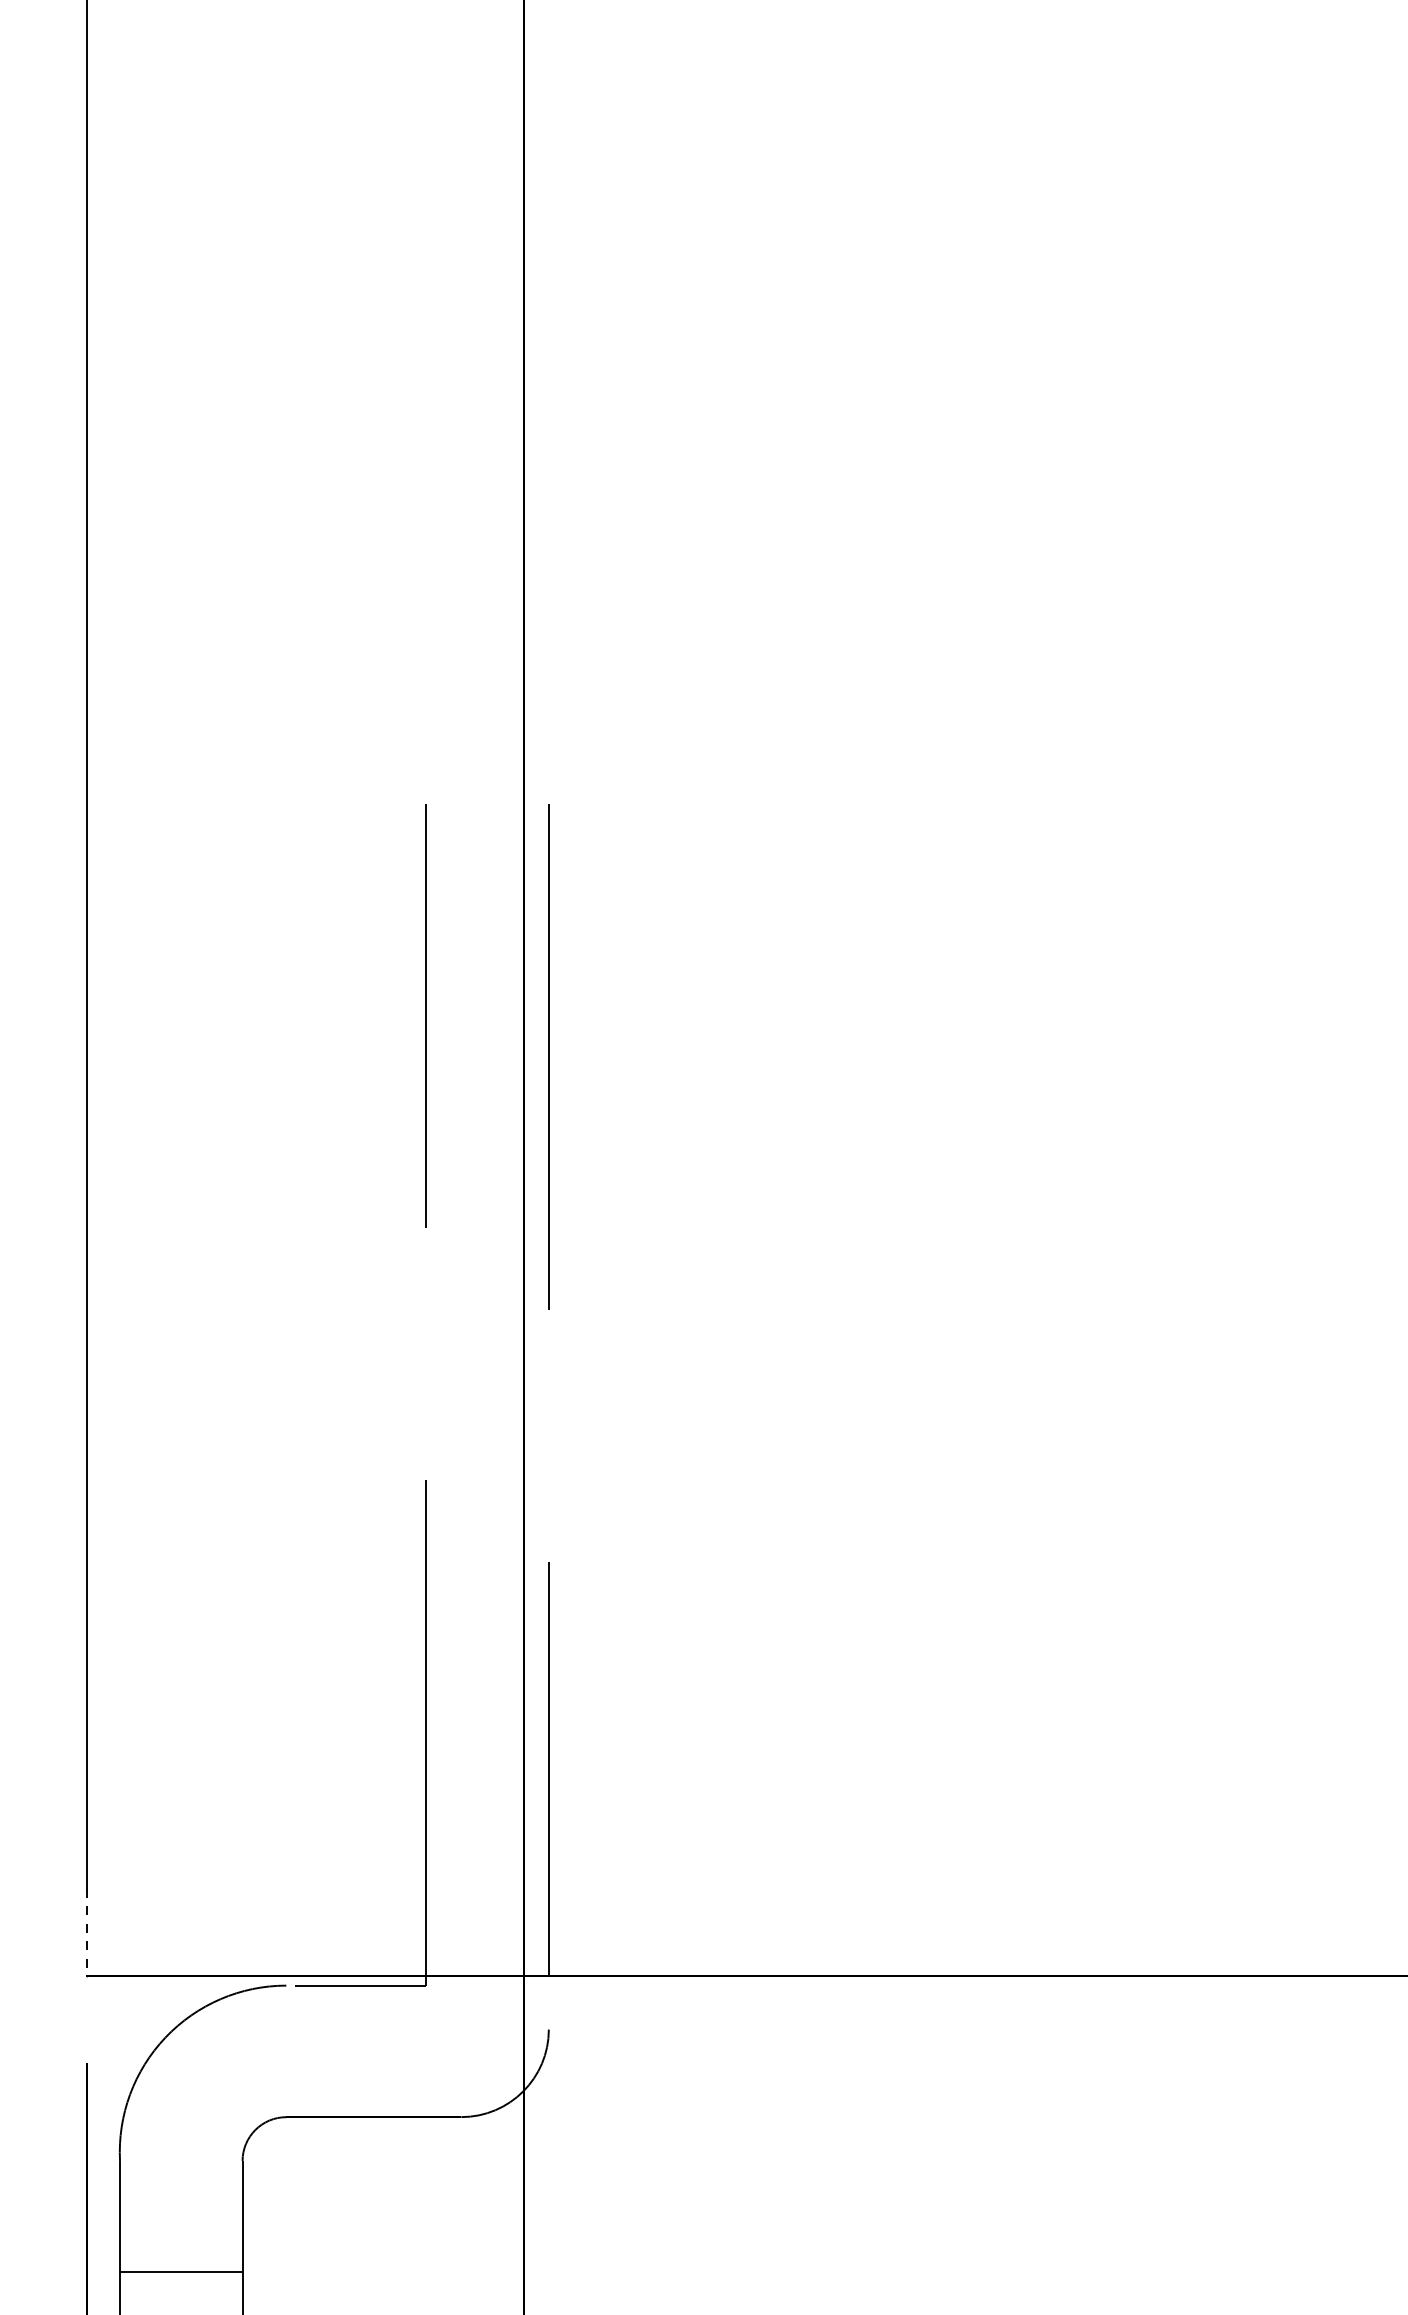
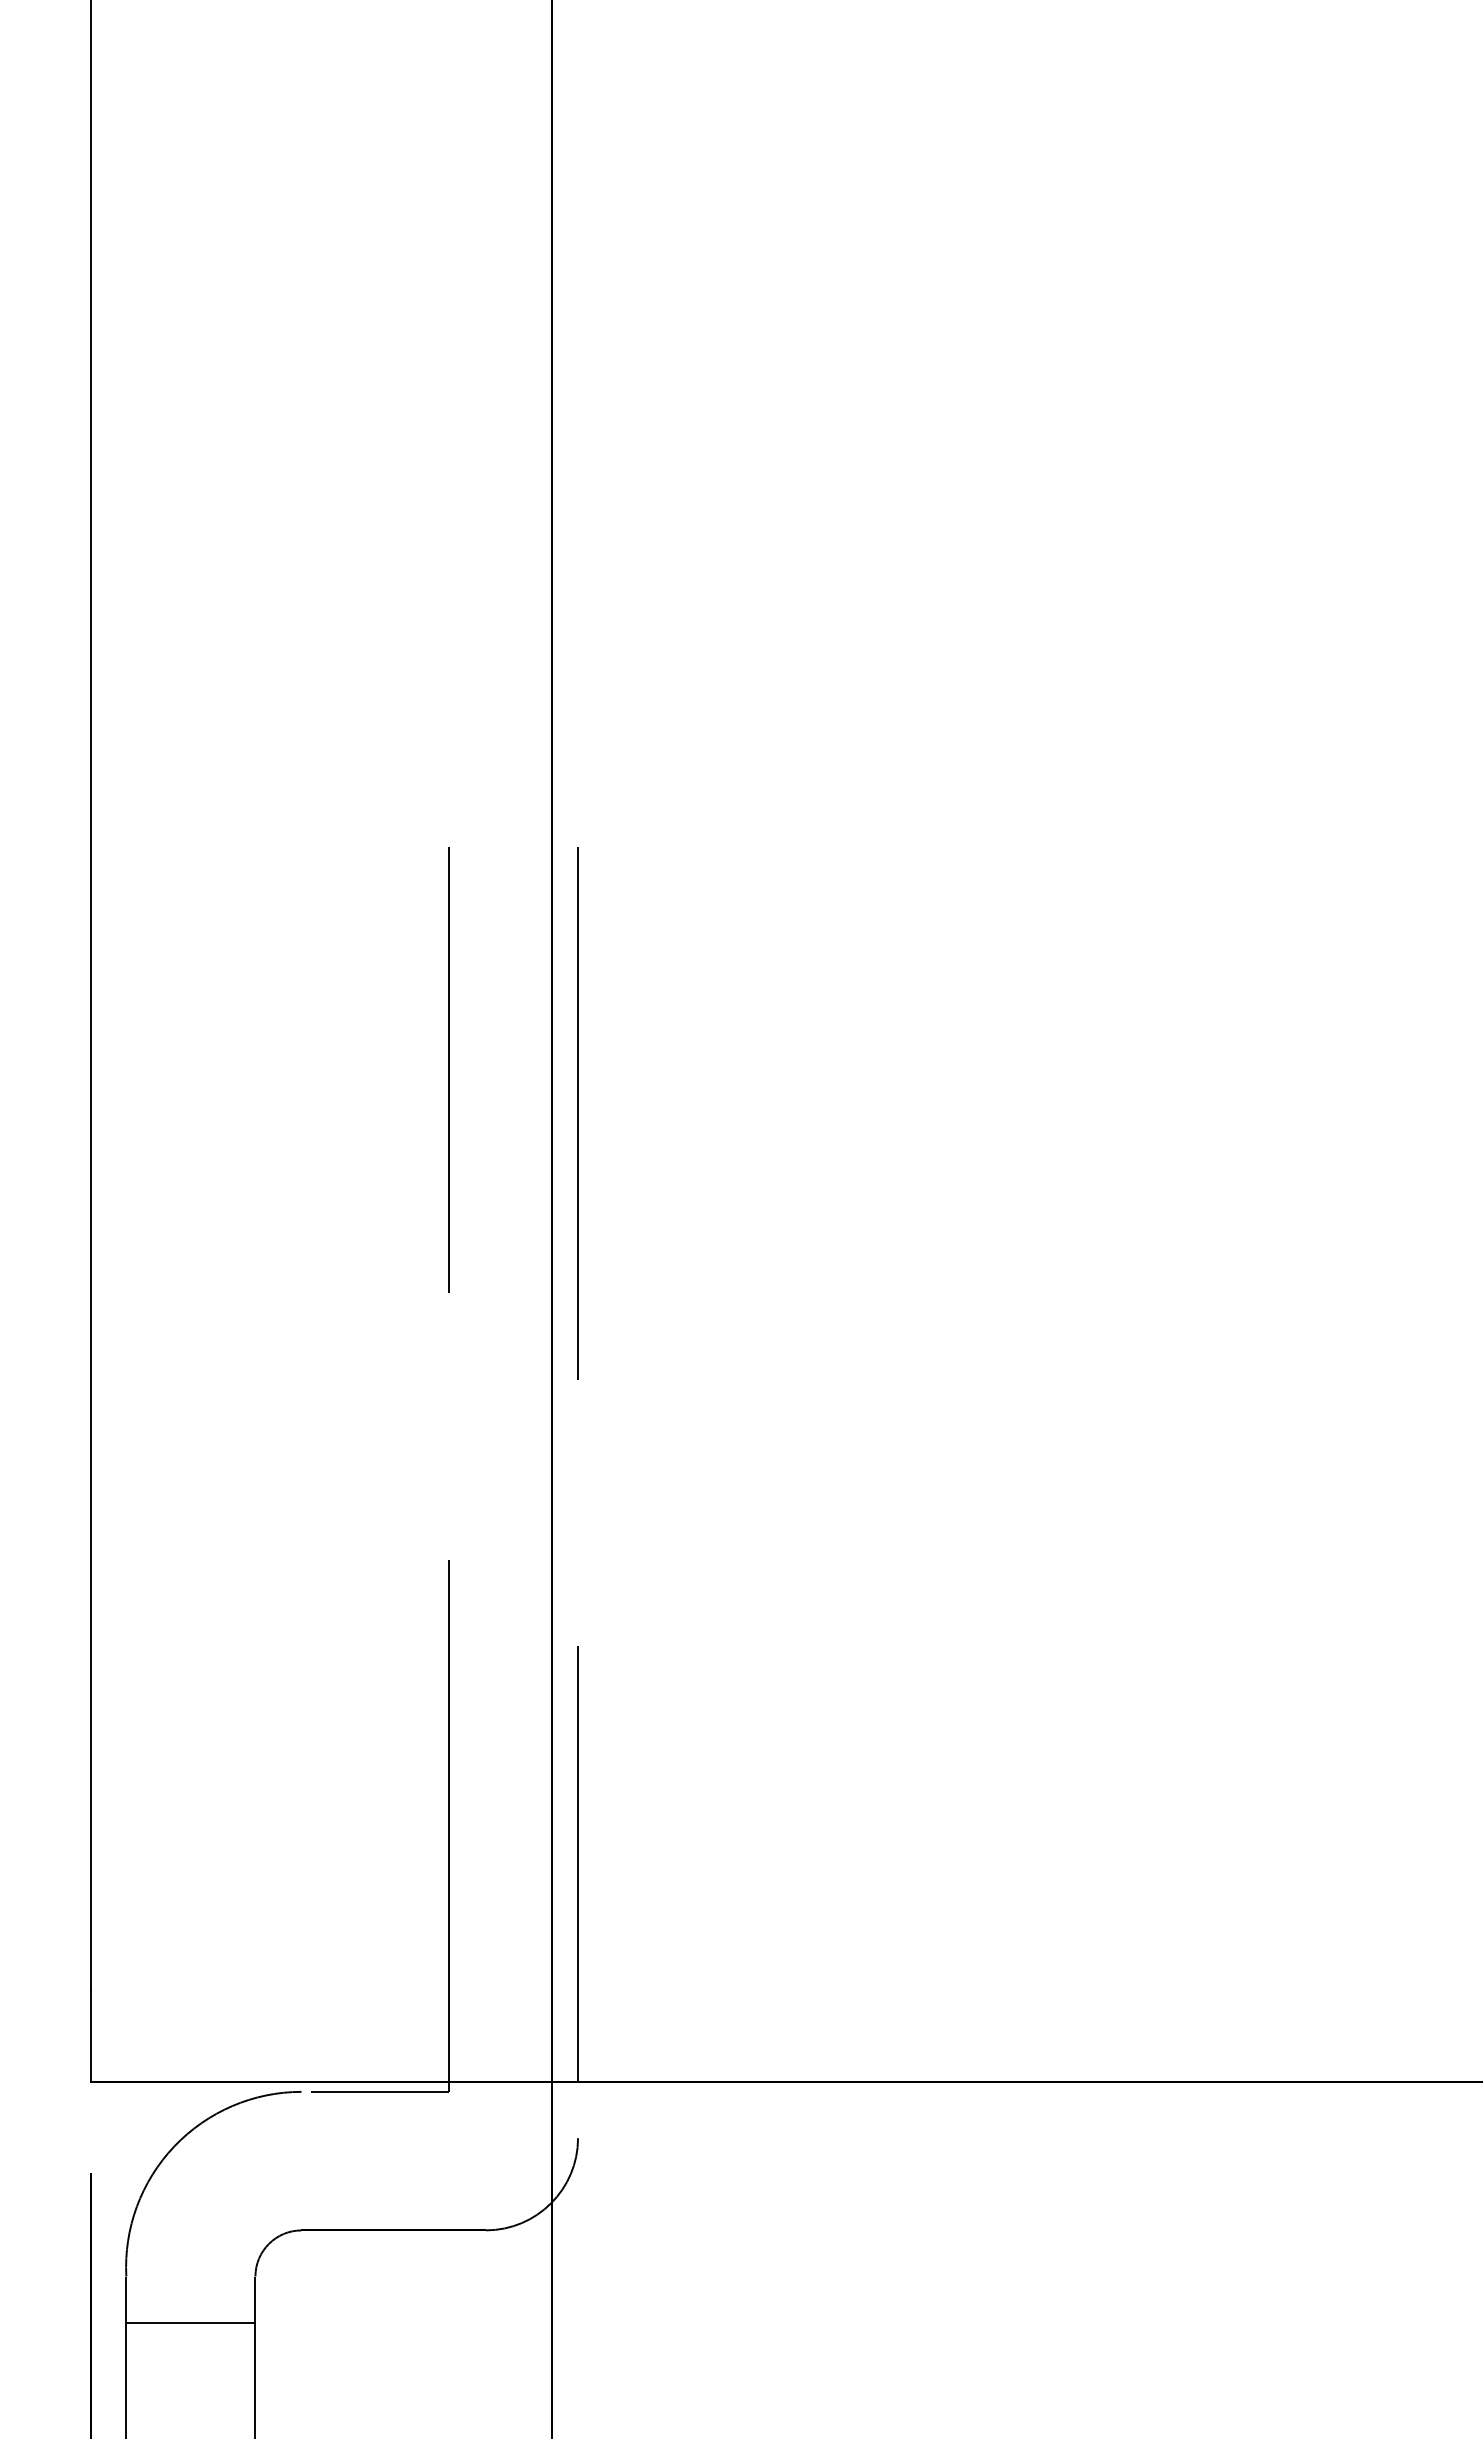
line: (86, 1933) -> (91, 2036), dashed -> solid
line: (180, 2271) -> (190, 2322), moved

